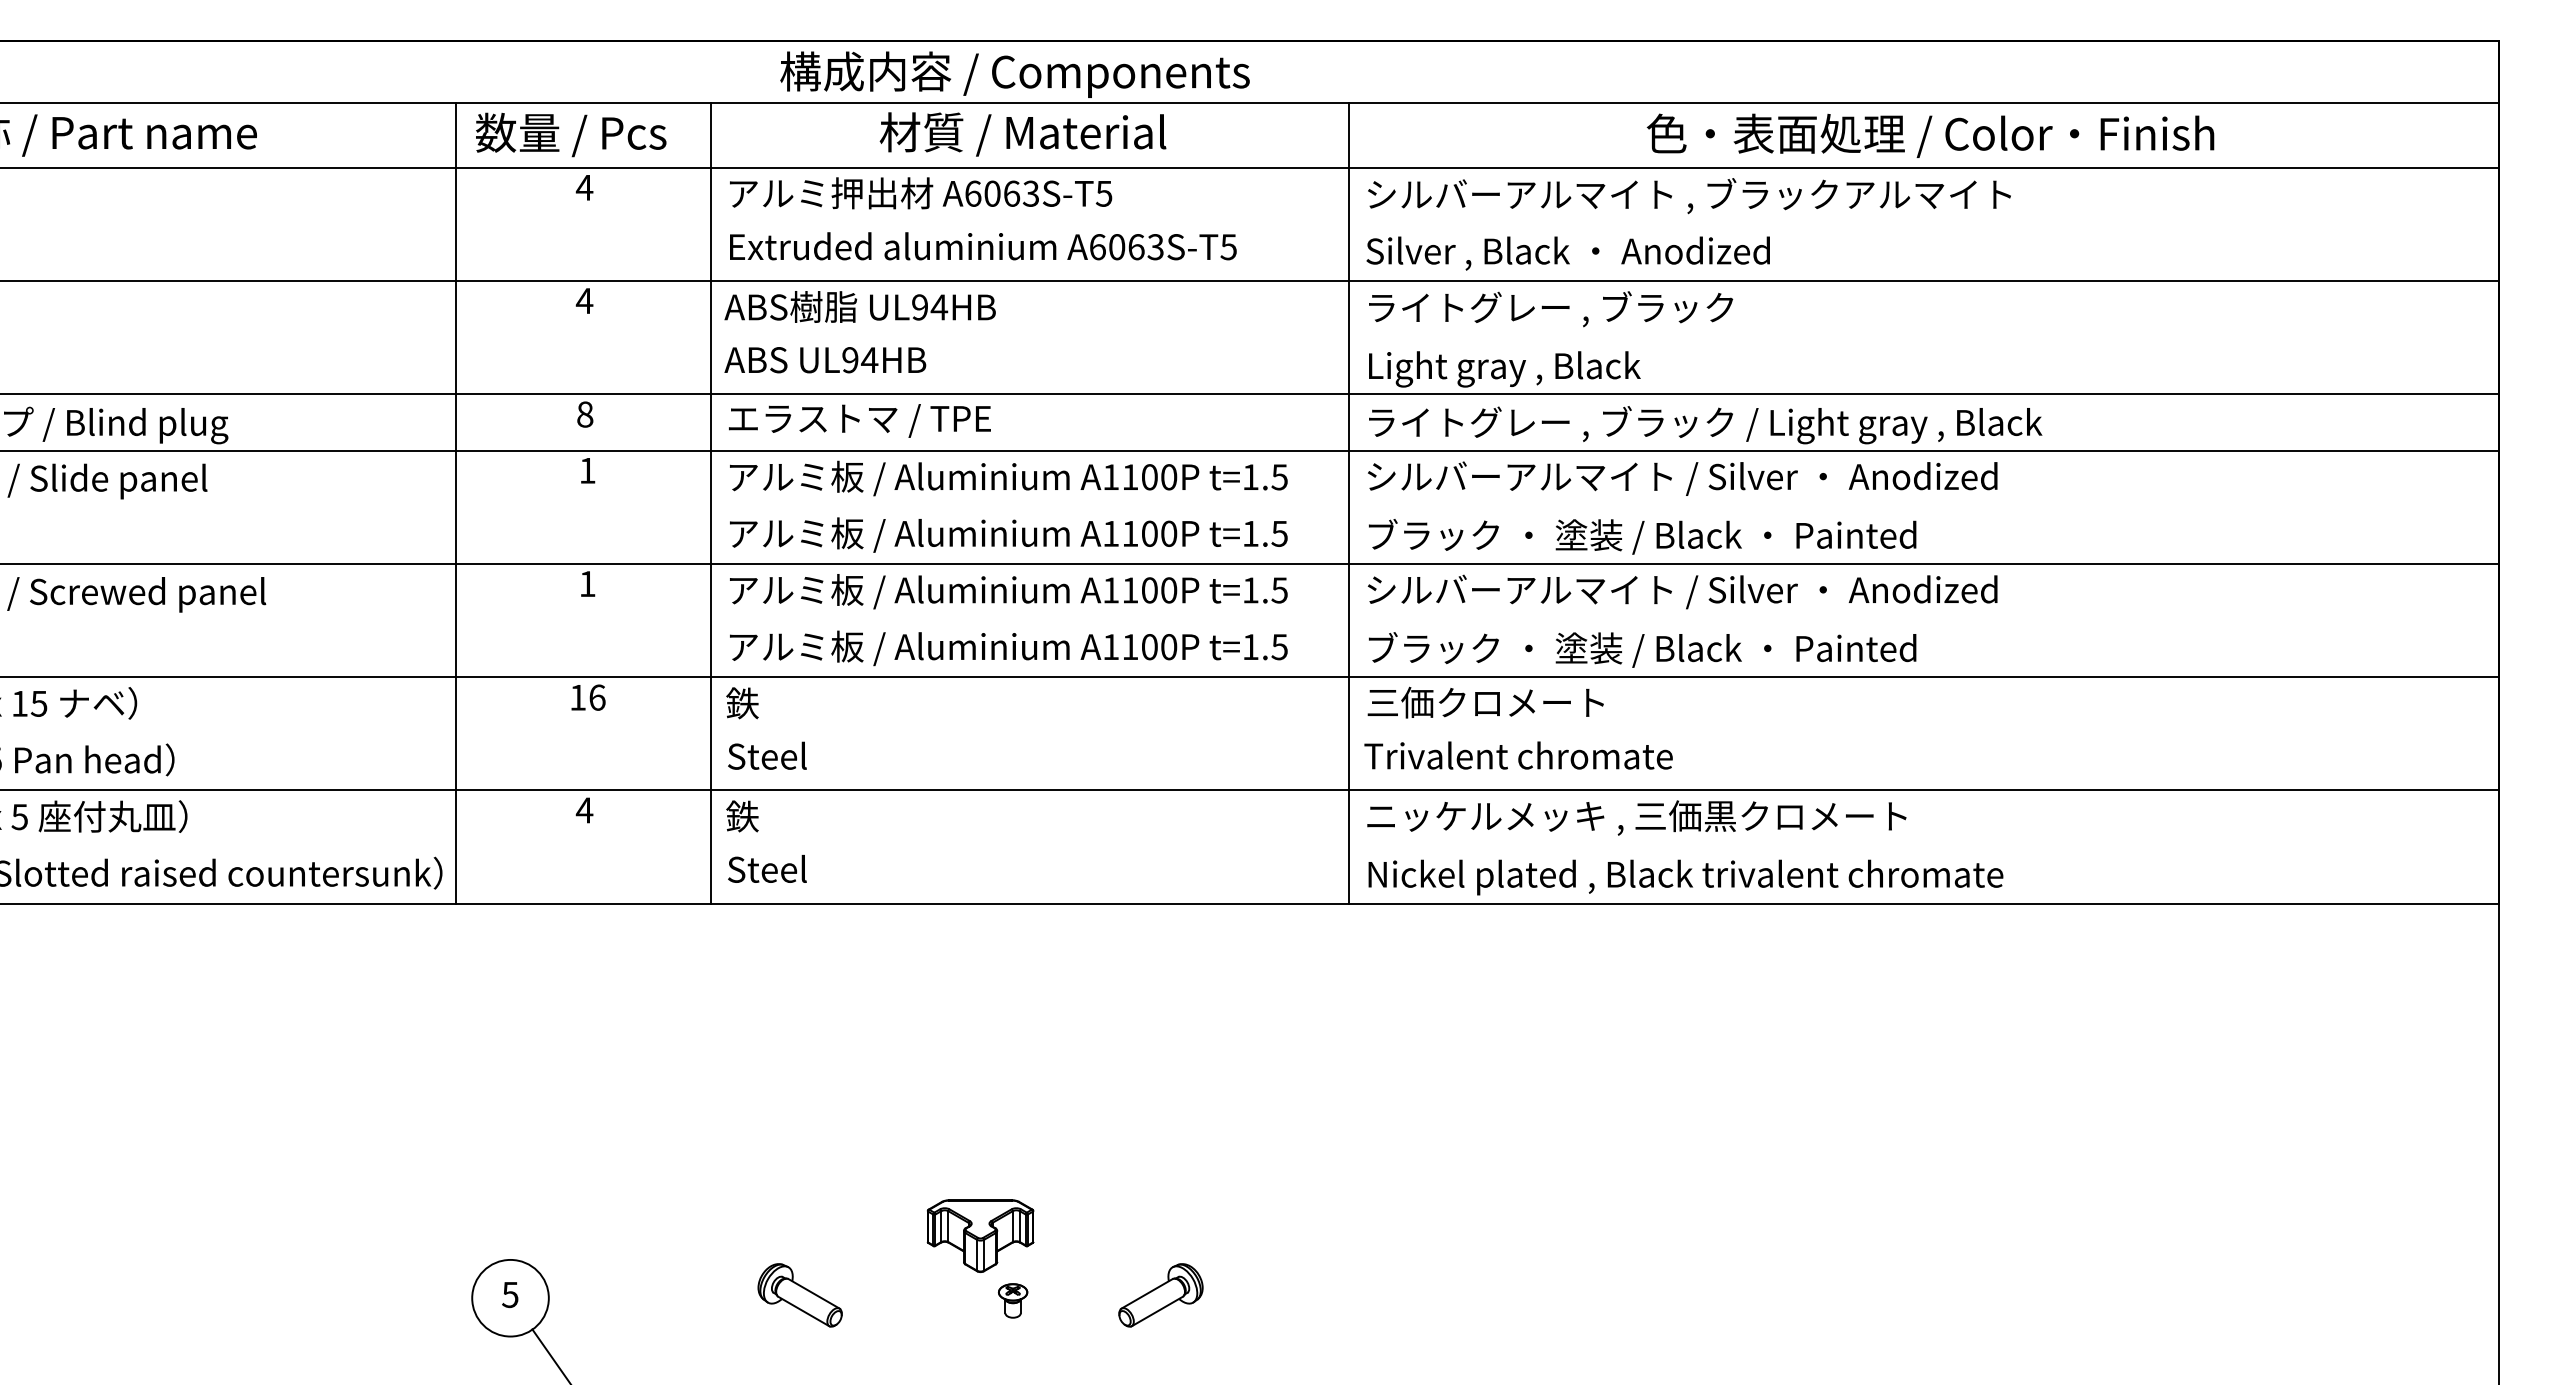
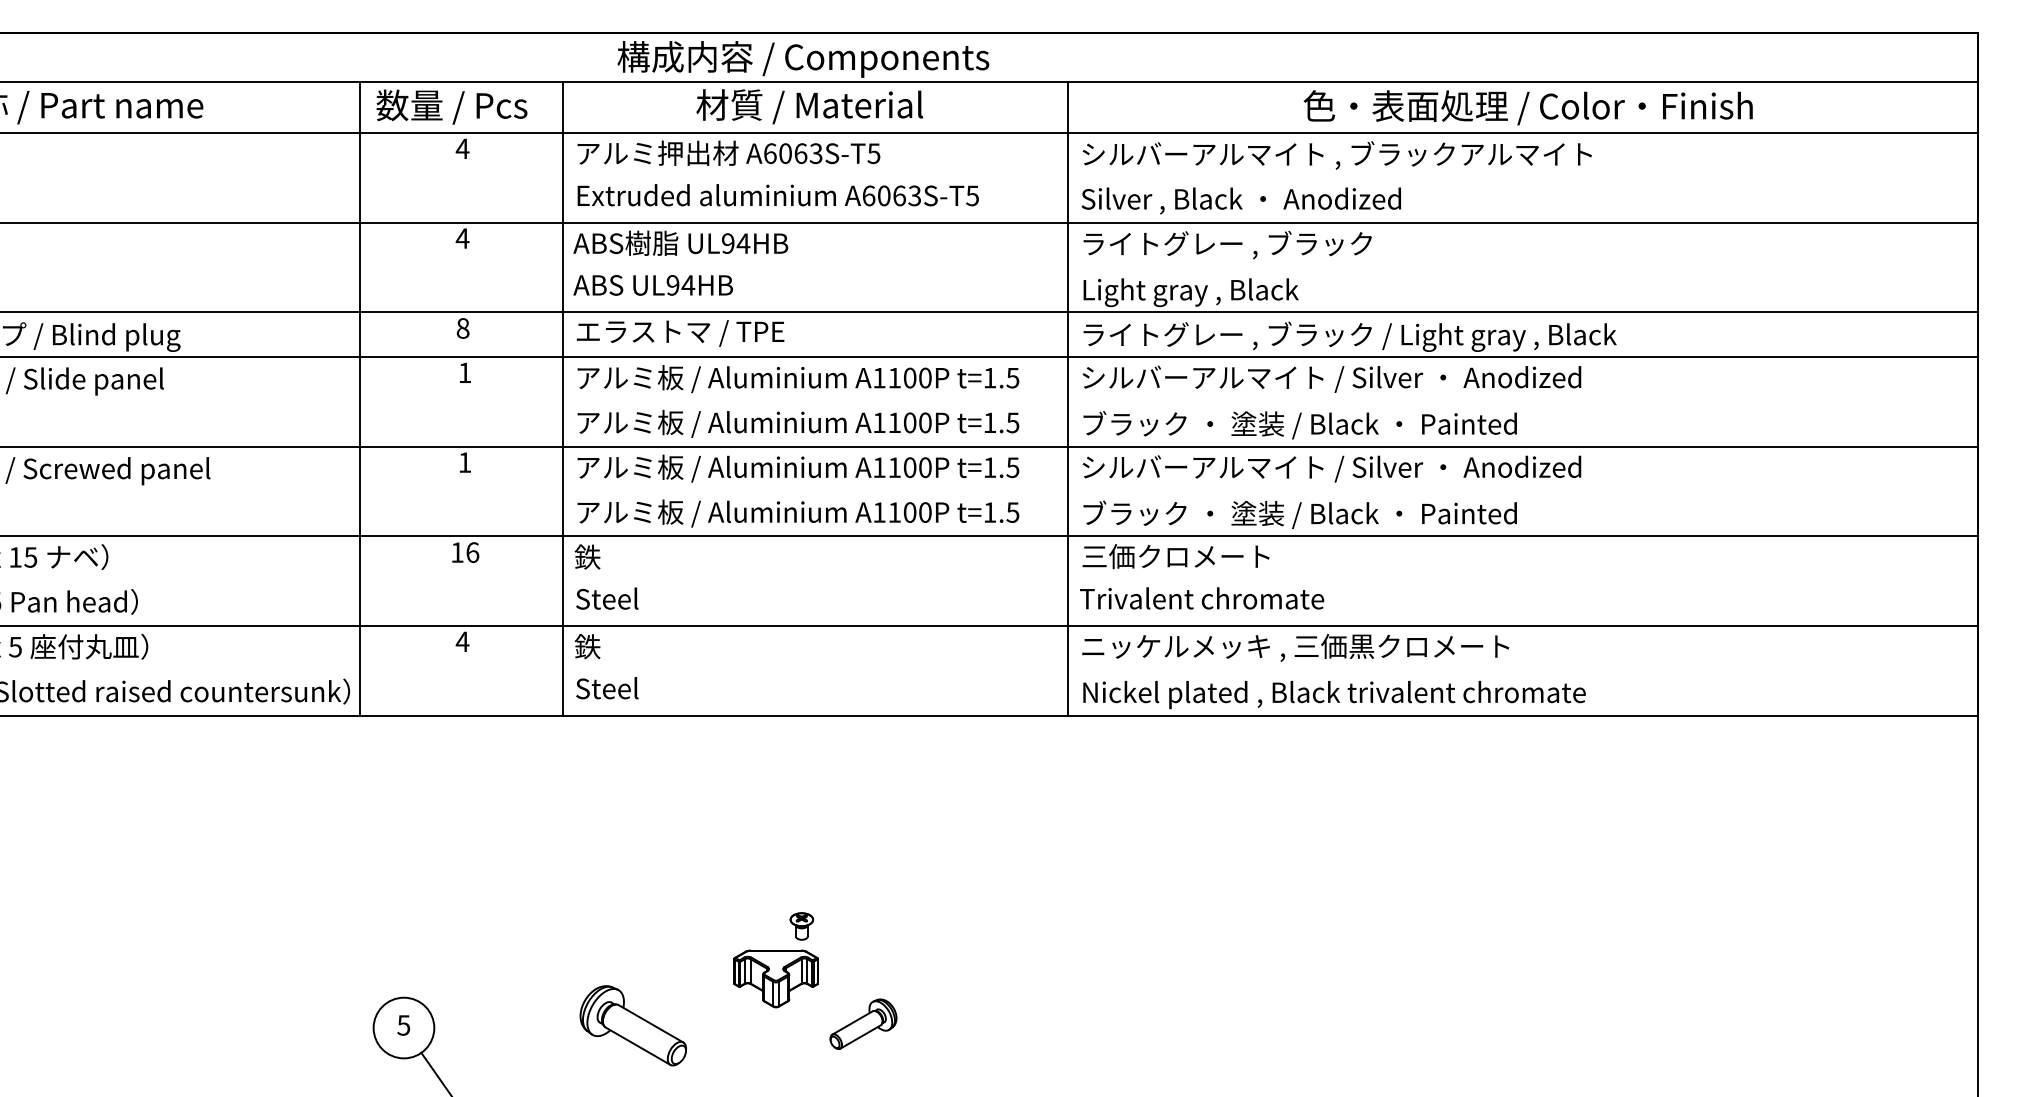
part: (799, 1295) -> (632, 1025), size x1.6
part: (1160, 1295) -> (863, 1024), moved
part: (1013, 1300) -> (802, 926), moved

